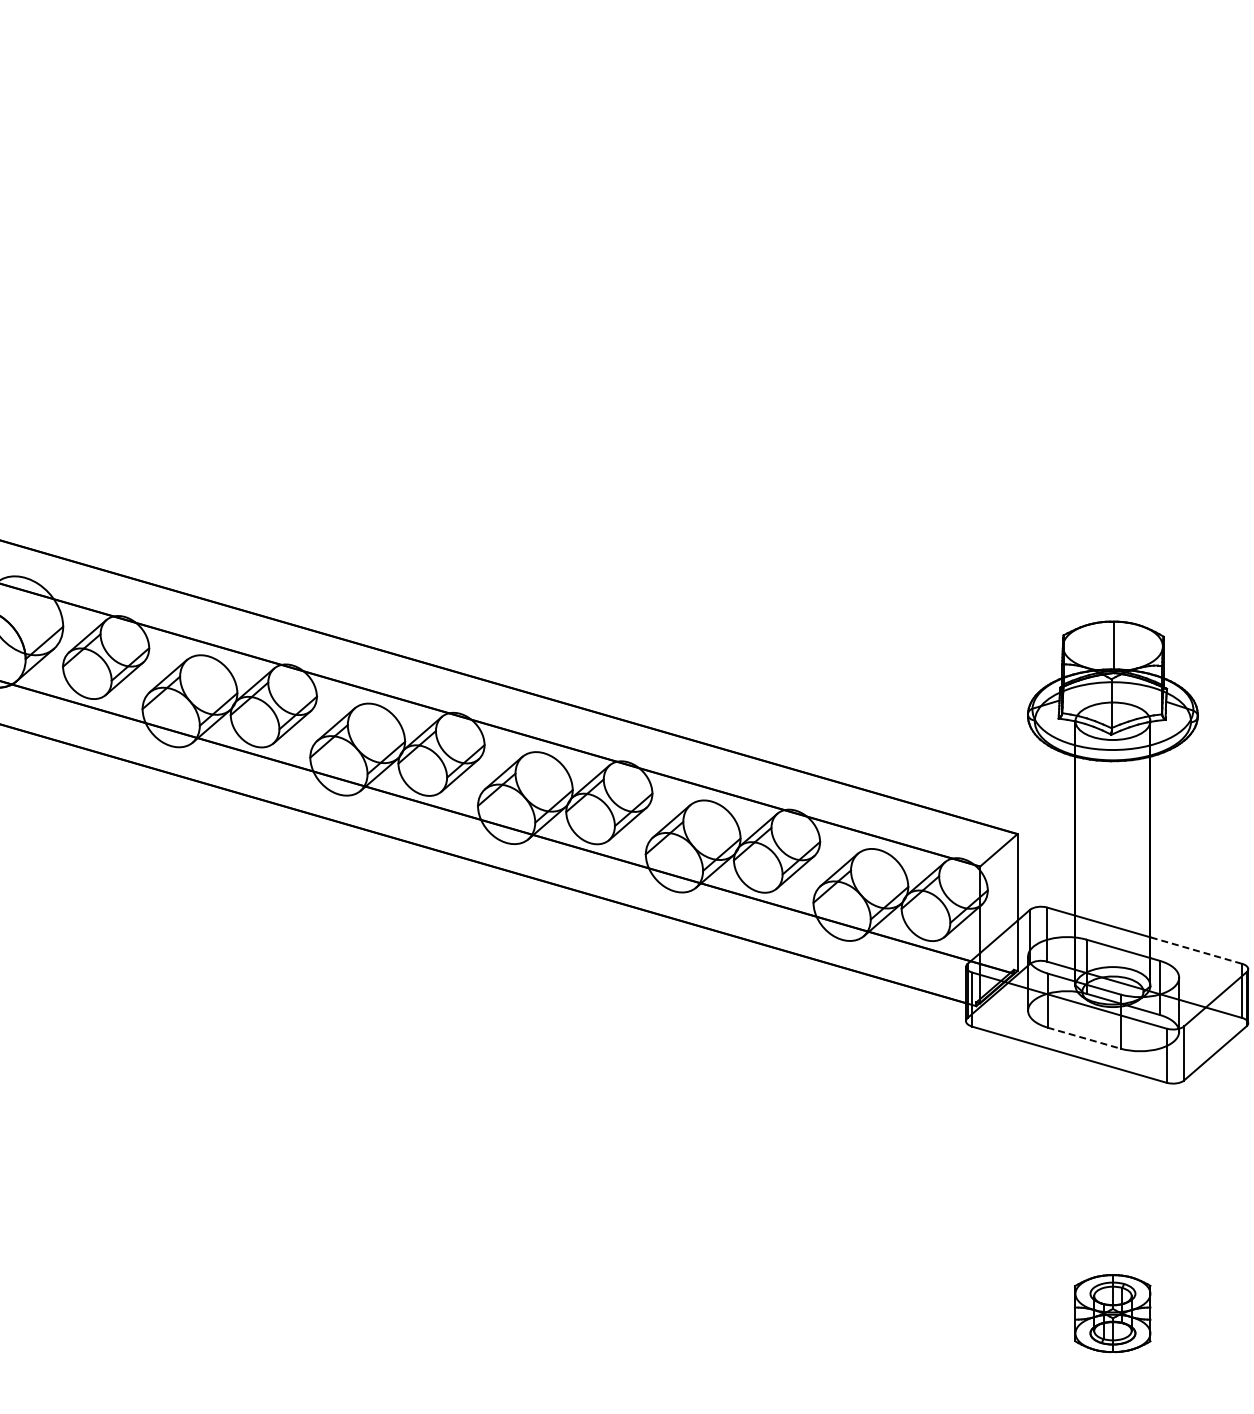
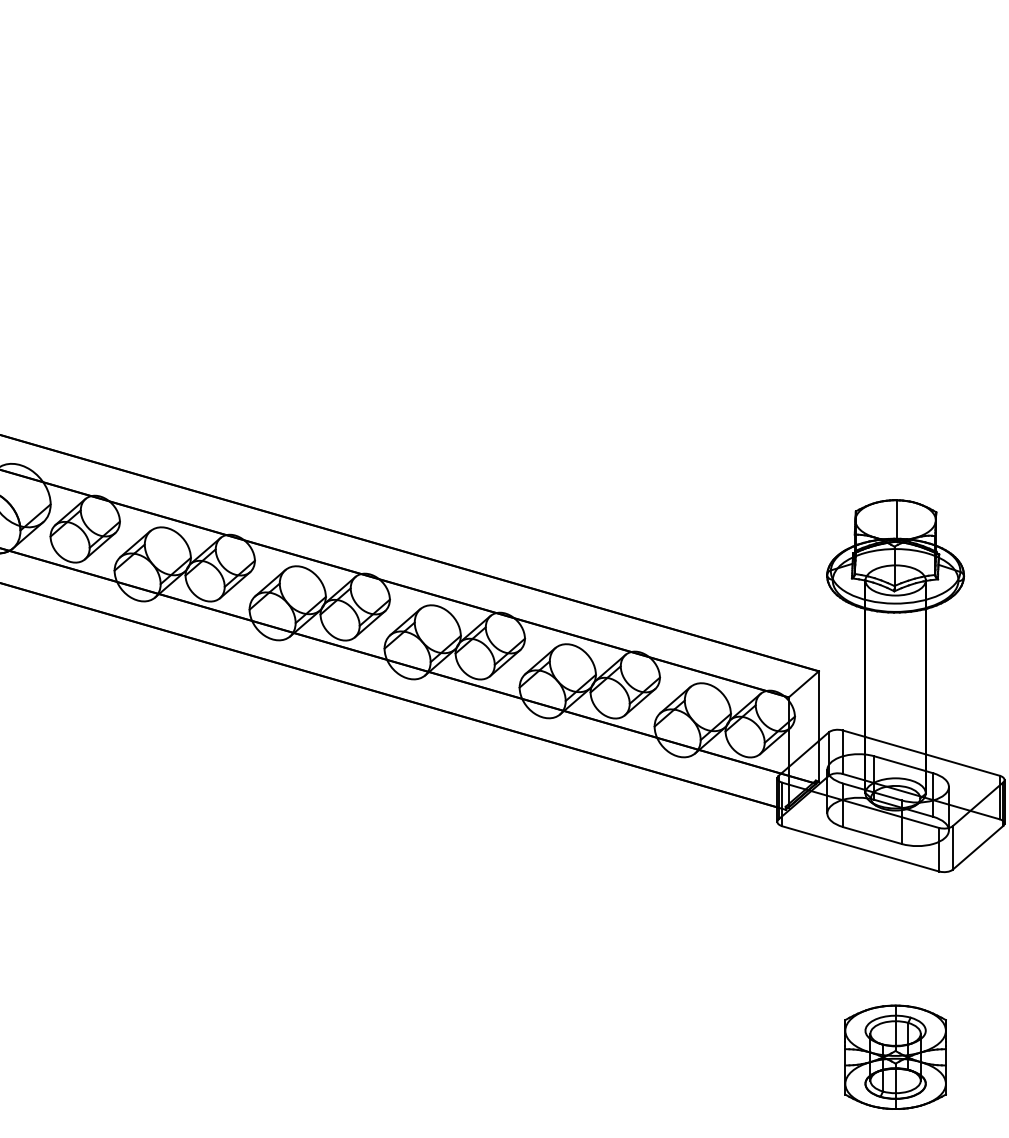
line: (1196, 950) -> (962, 764), dashed -> solid
line: (1084, 1038) -> (872, 835), dashed -> solid
part: (1112, 1313) -> (895, 1057), size x1.67

